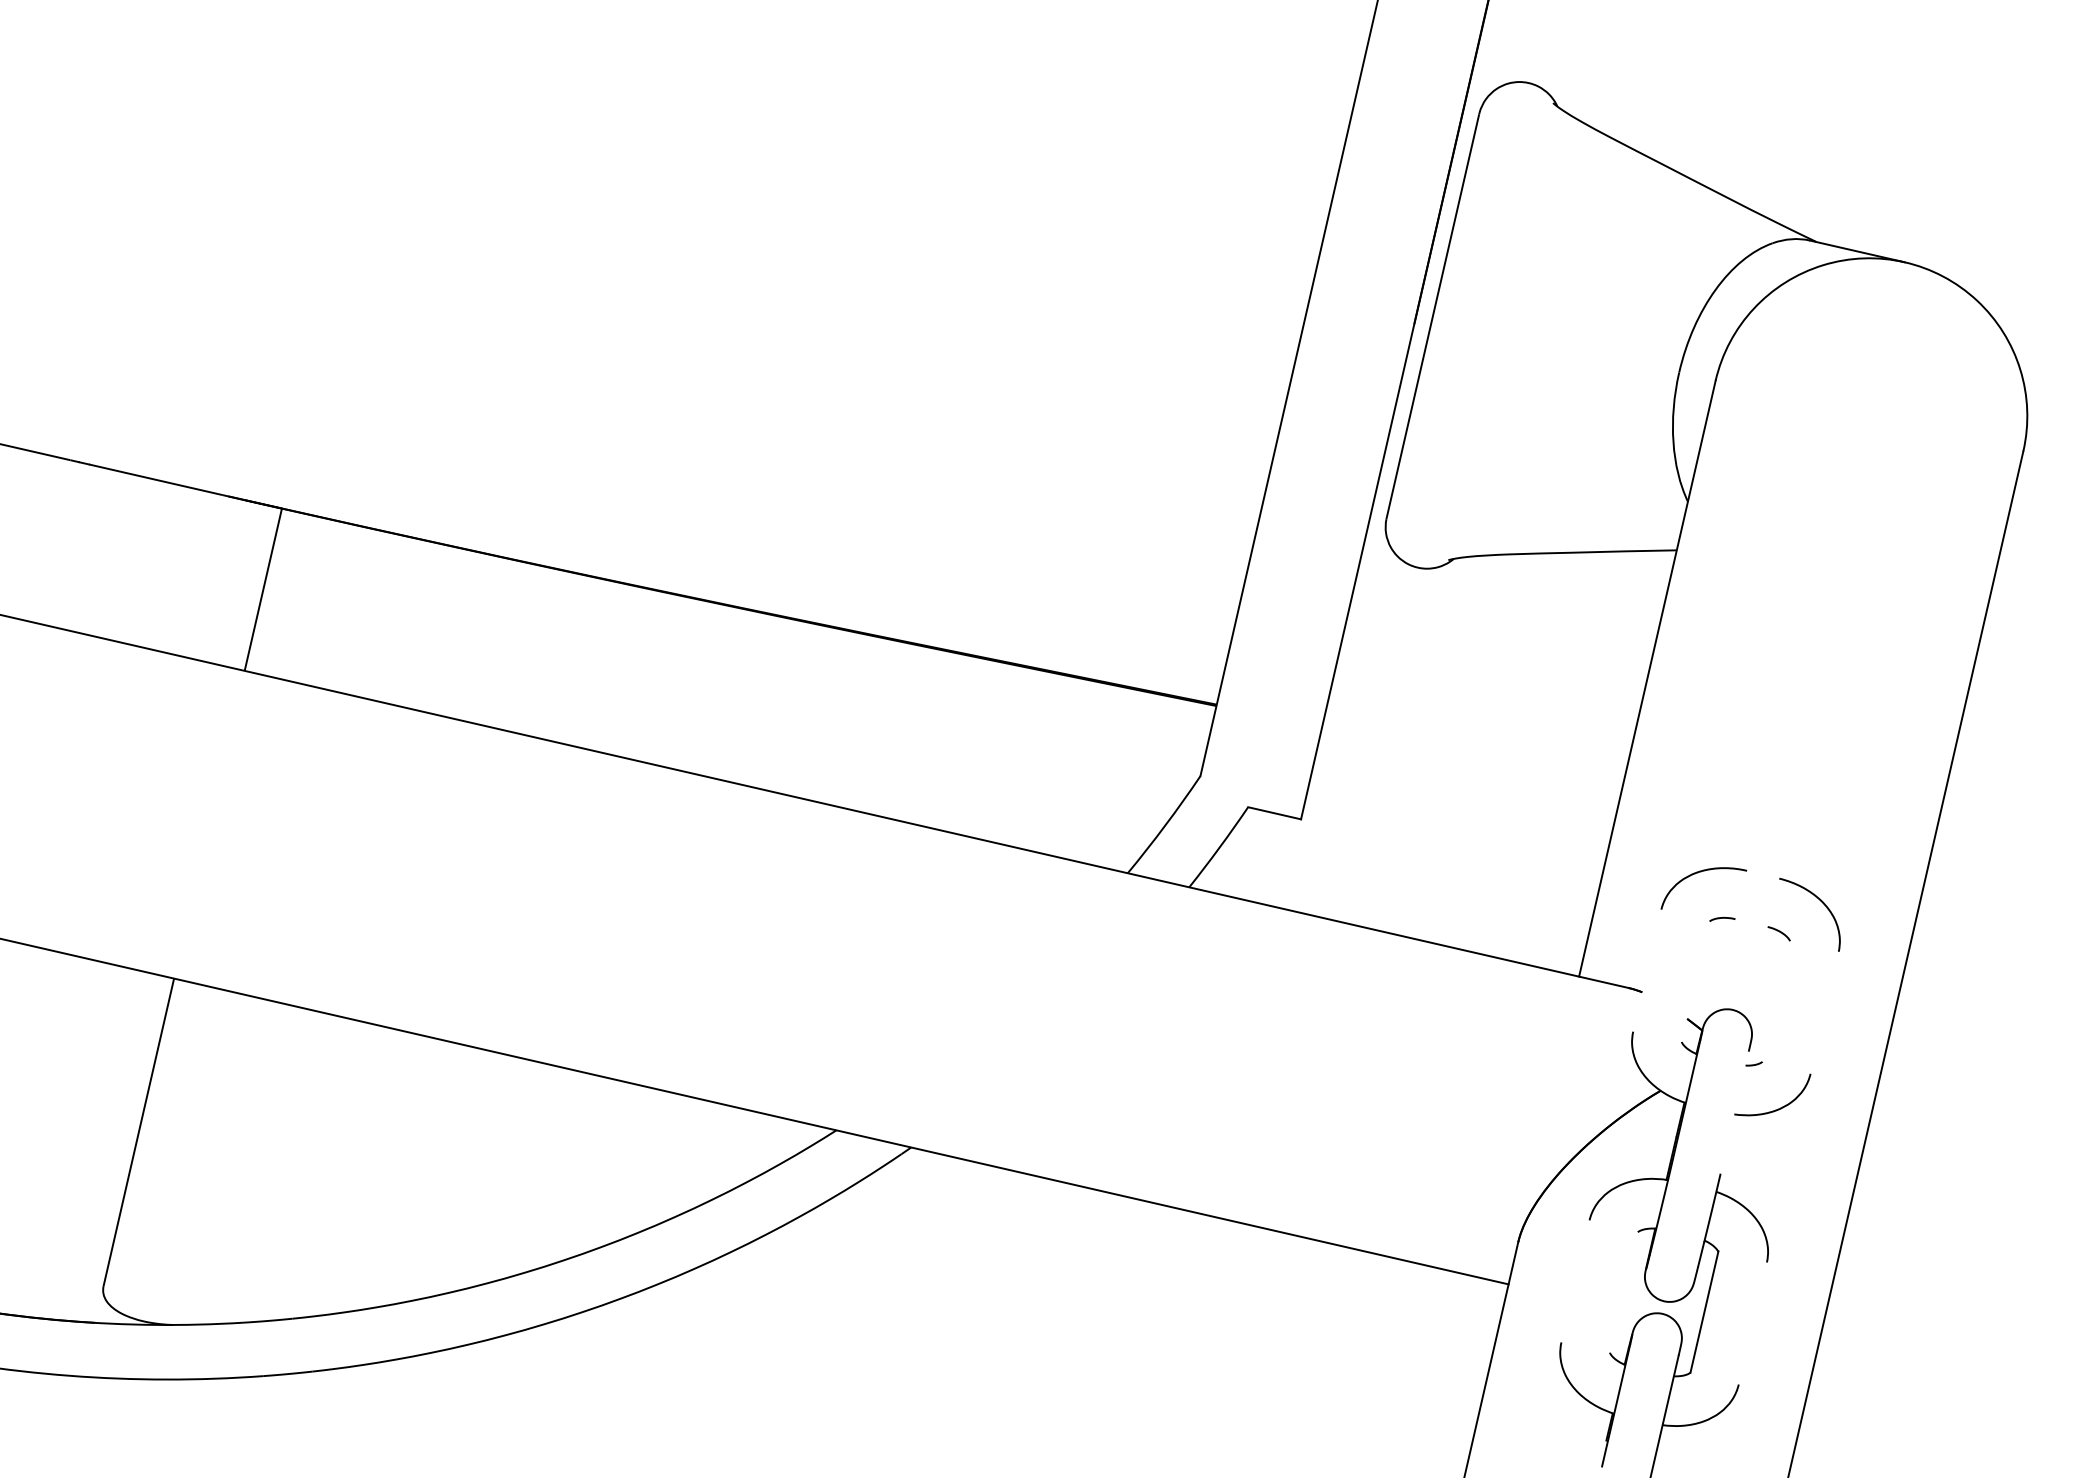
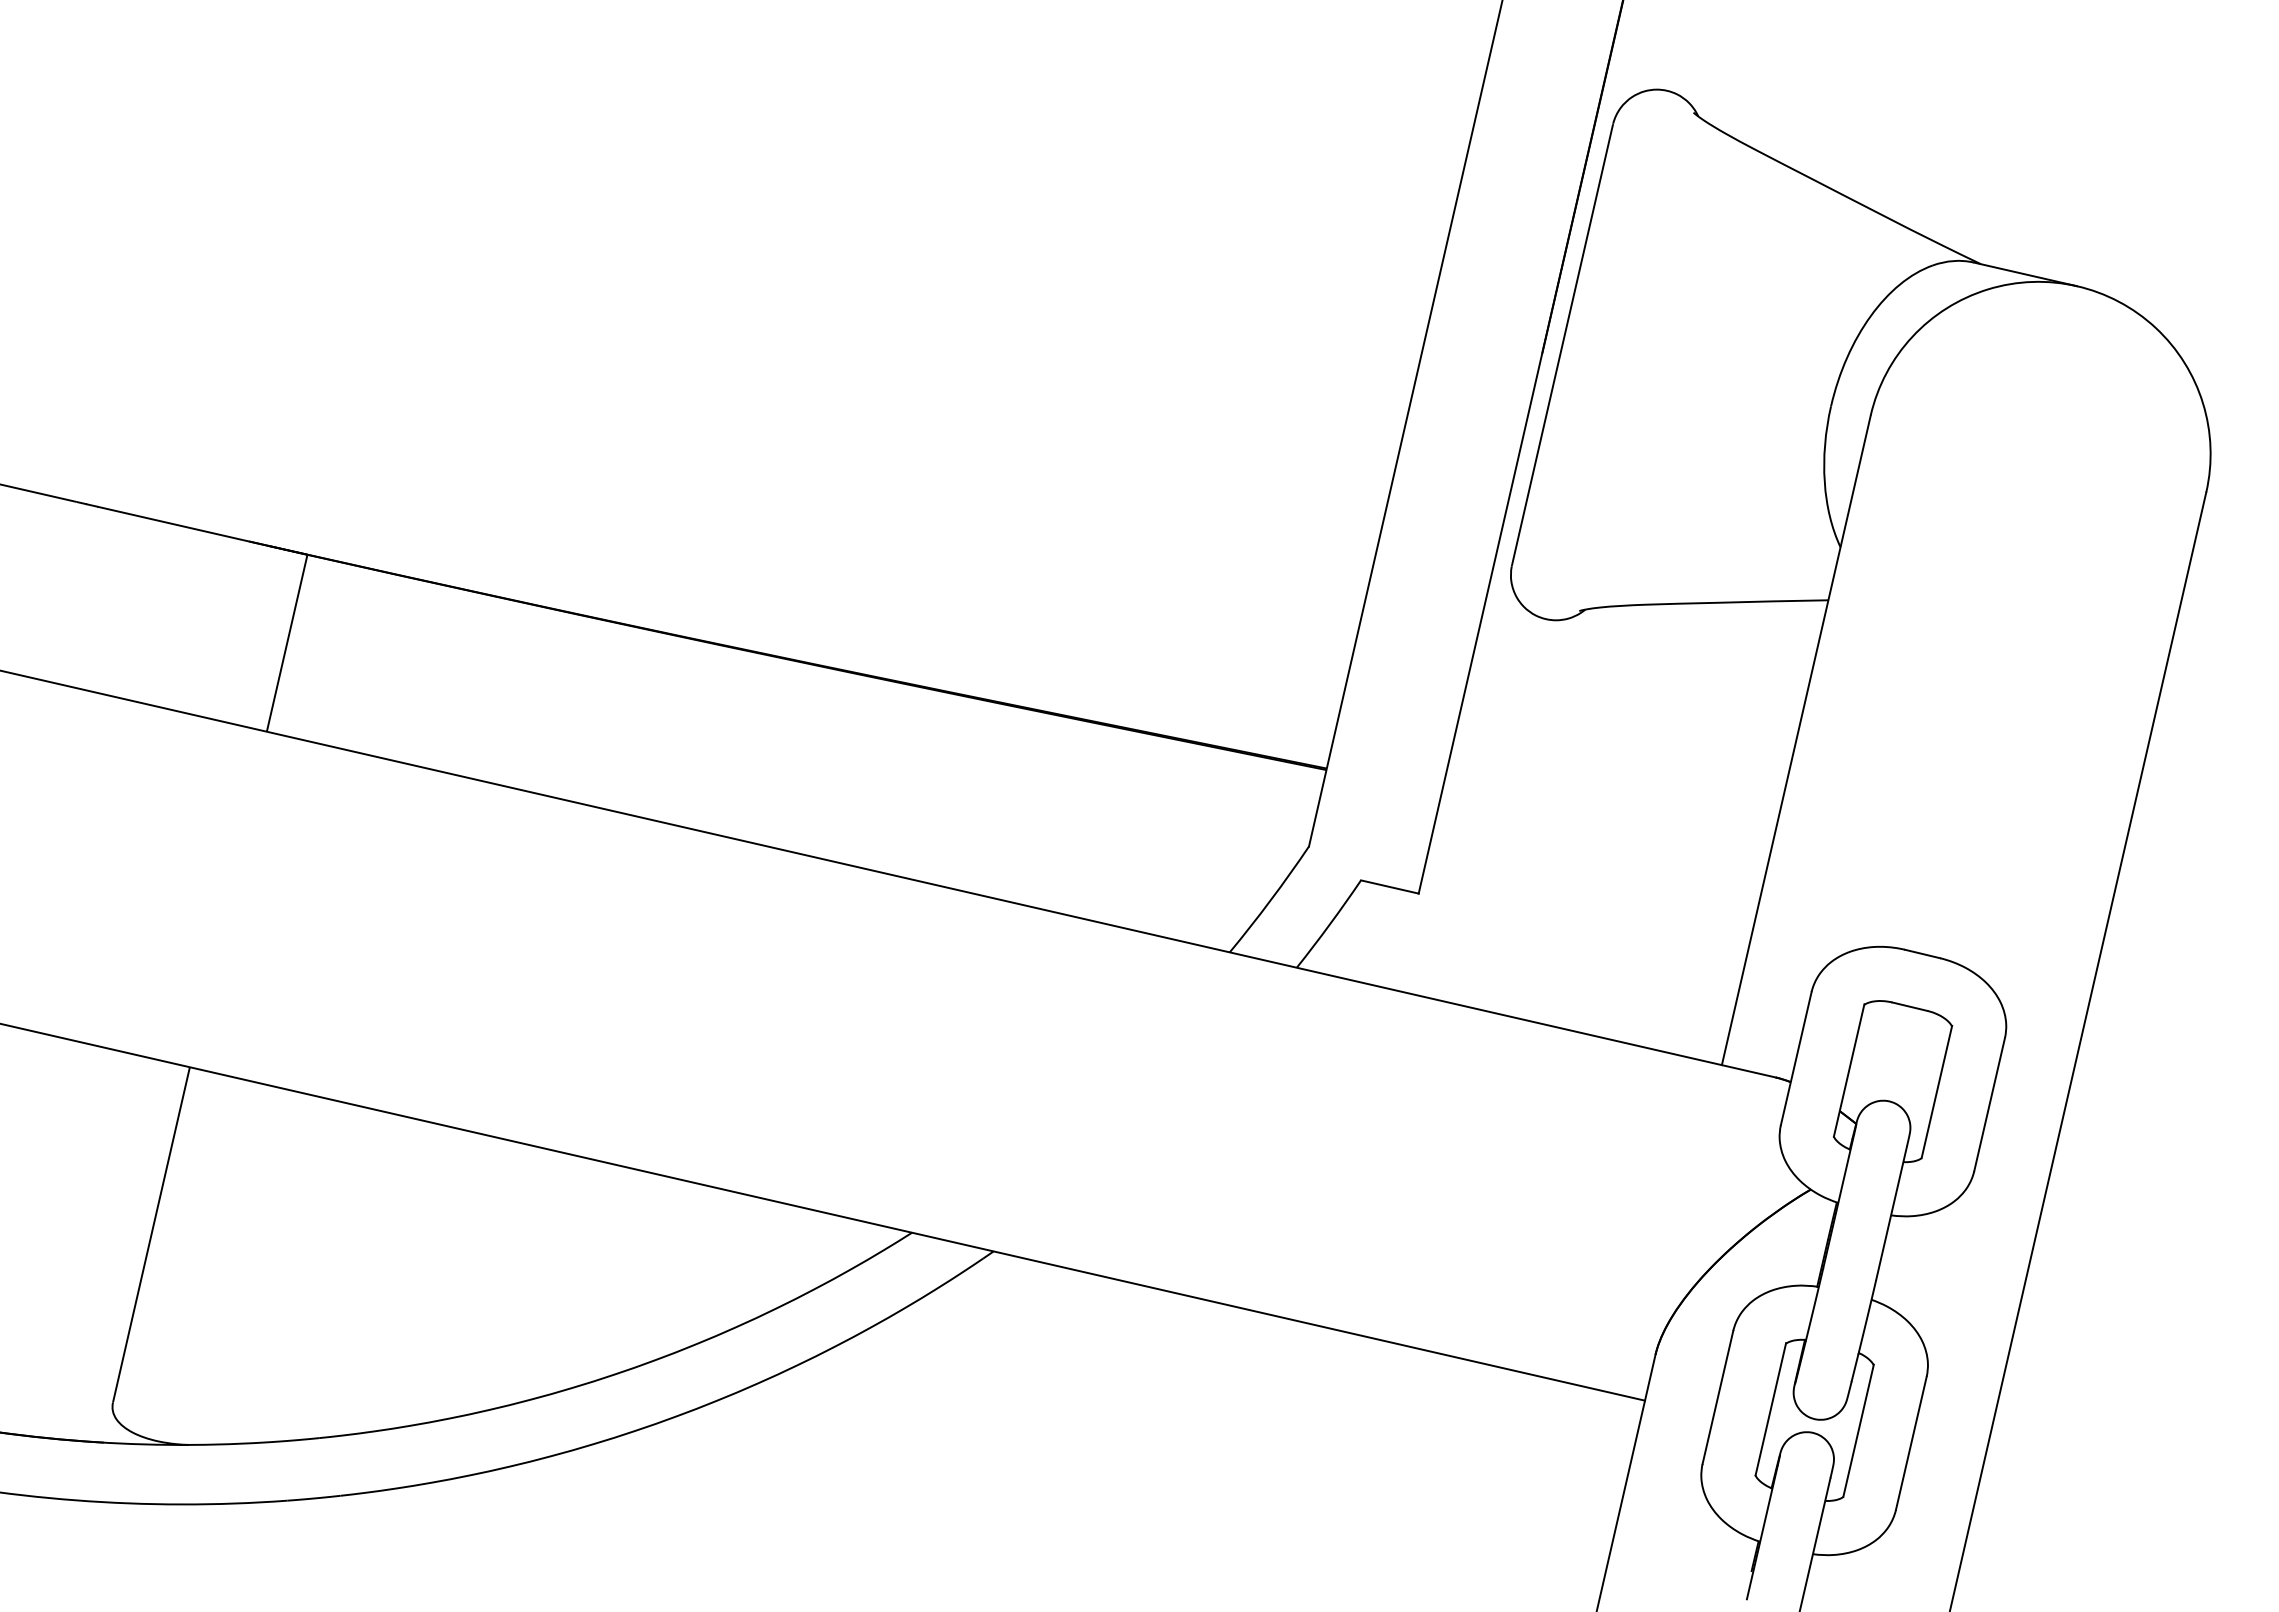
line: (1763, 874) -> (1922, 953), added
line: (1751, 922) -> (1909, 1006), added
line: (1646, 970) -> (1795, 1058), added
line: (1695, 981) -> (1848, 1070), added
line: (1775, 1000) -> (1936, 1091), added
line: (1824, 1012) -> (1989, 1104), added
line: (1734, 1111) -> (1891, 1212), added
line: (1575, 1280) -> (1717, 1396), added
line: (1623, 1292) -> (1770, 1409), added
line: (1752, 1322) -> (1910, 1442), added

